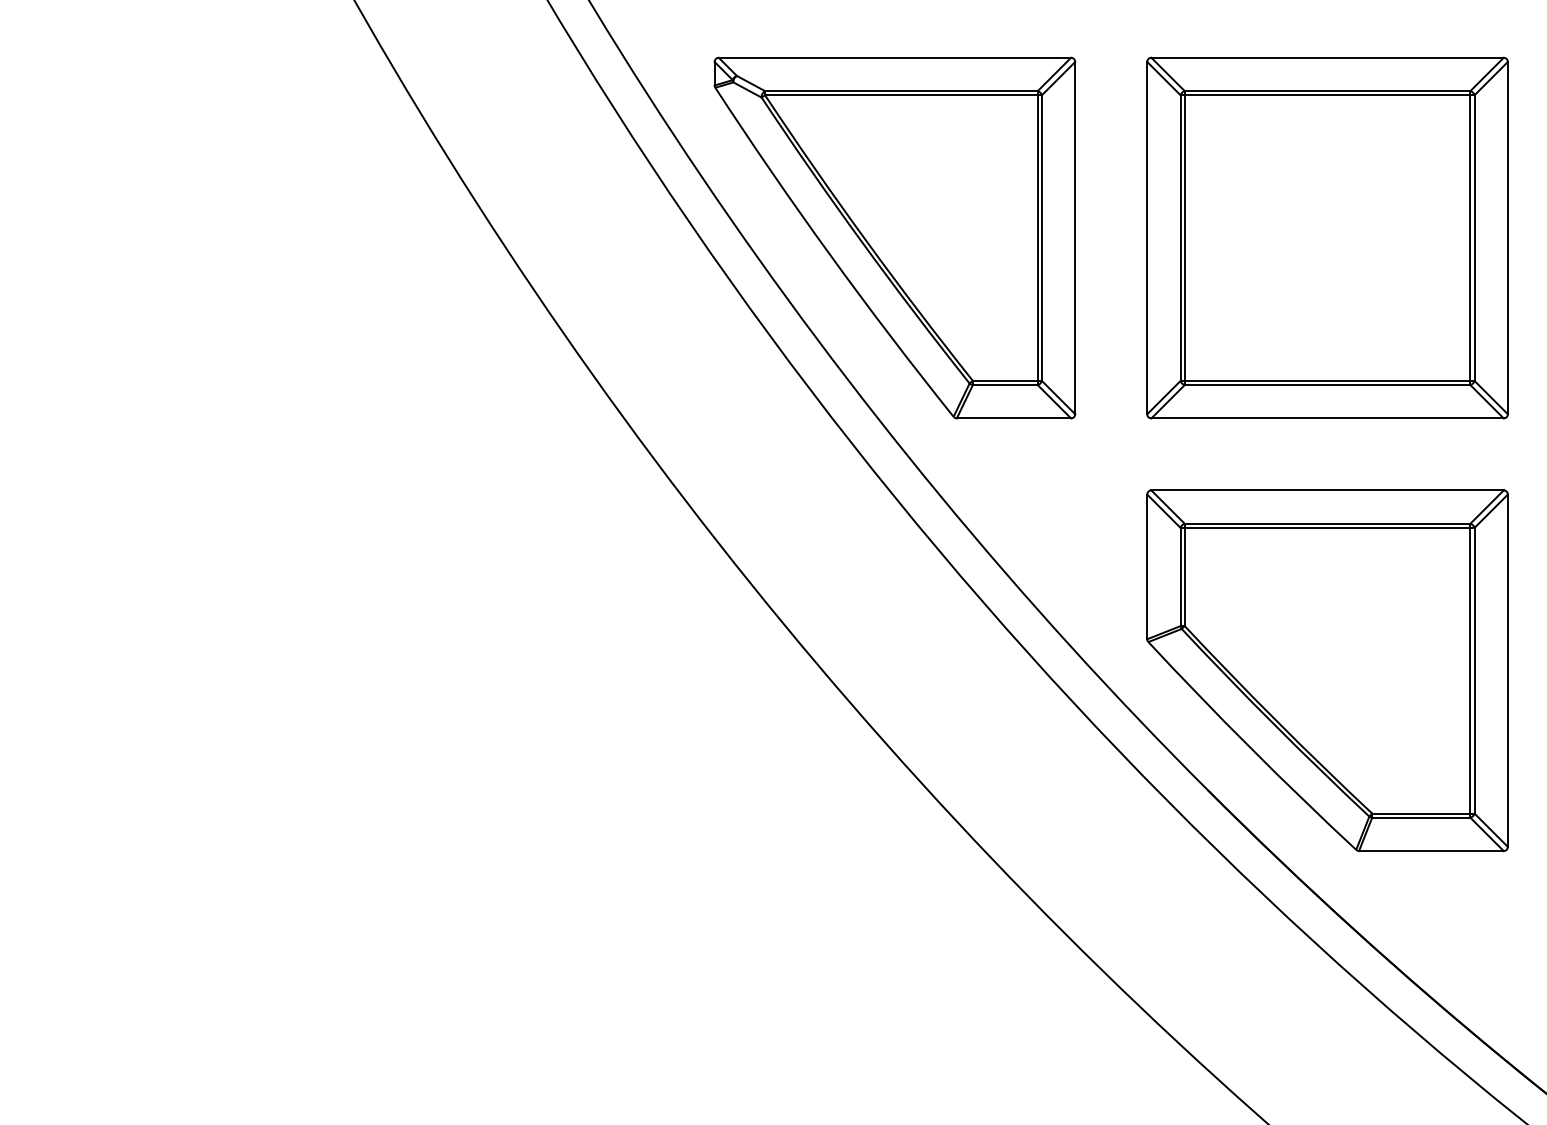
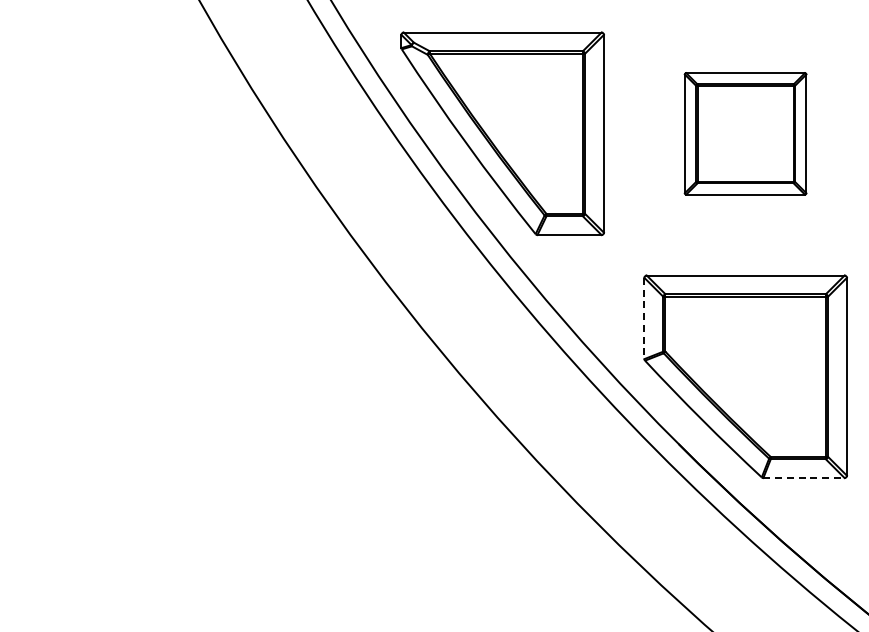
part: (1327, 237) -> (745, 133), size x0.6
line: (1147, 566) -> (644, 318), solid -> dashed
line: (1430, 851) -> (803, 478), solid -> dashed

